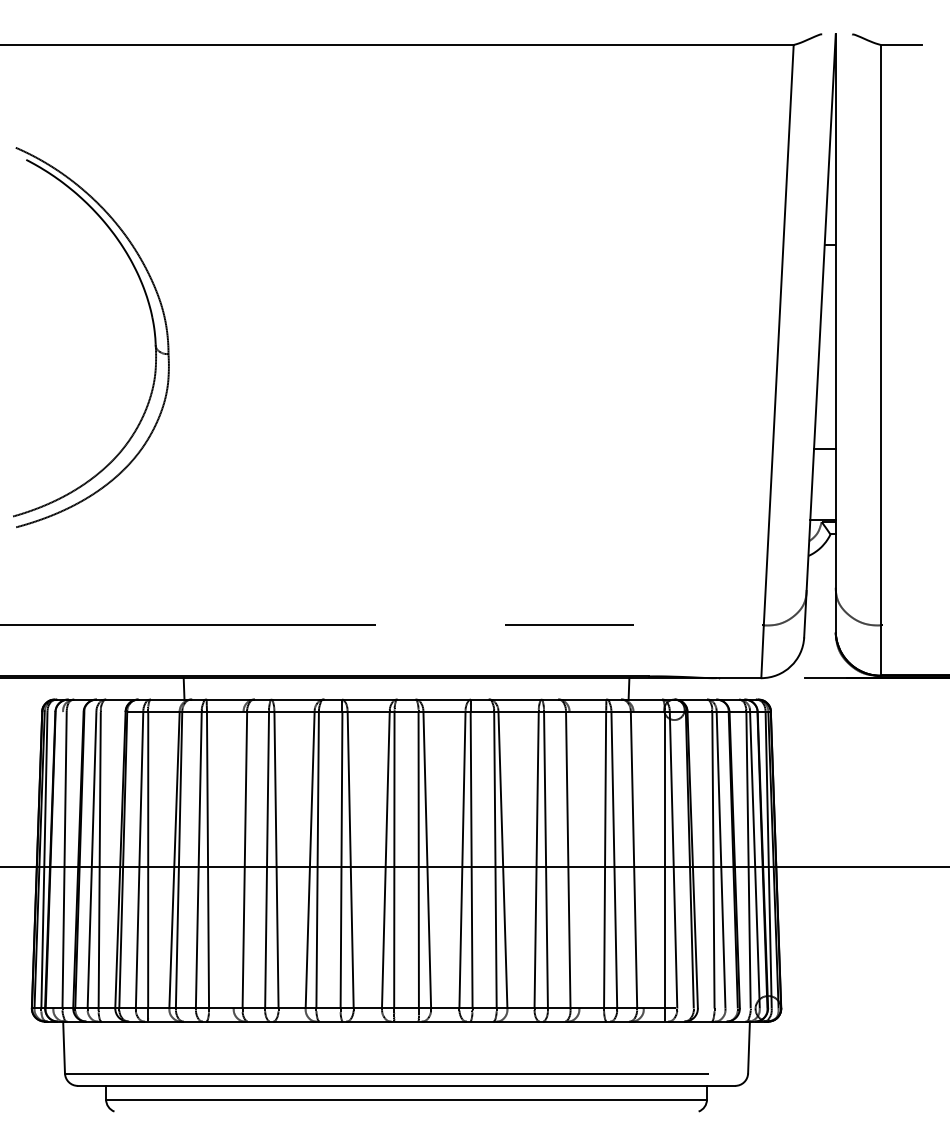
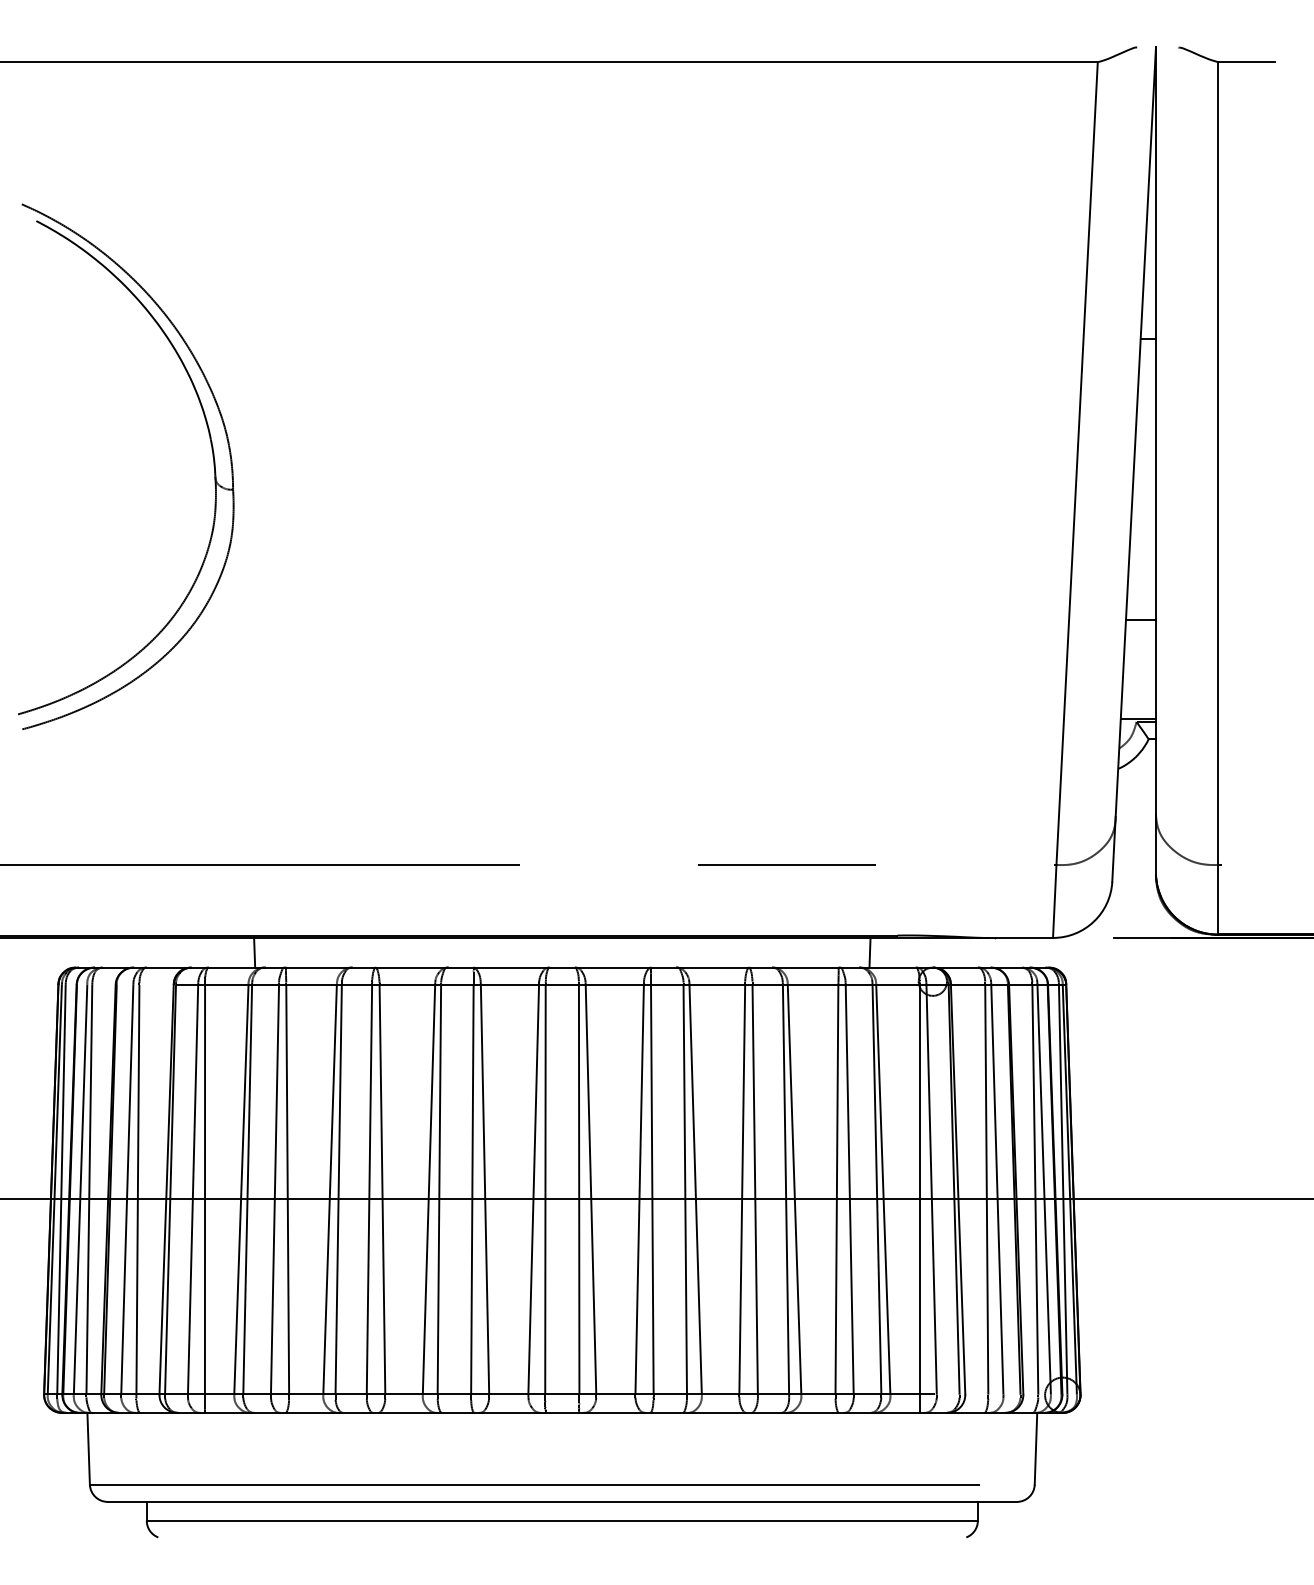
line: (58, 860) -> (80, 1189), added
line: (238, 860) -> (329, 1189), added
line: (574, 860) -> (794, 1189), added
line: (638, 860) -> (883, 1189), added

